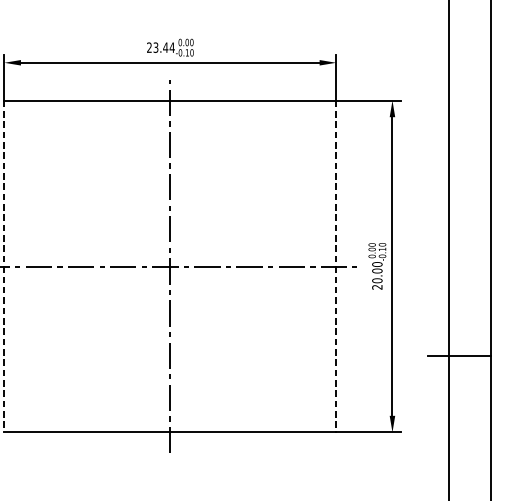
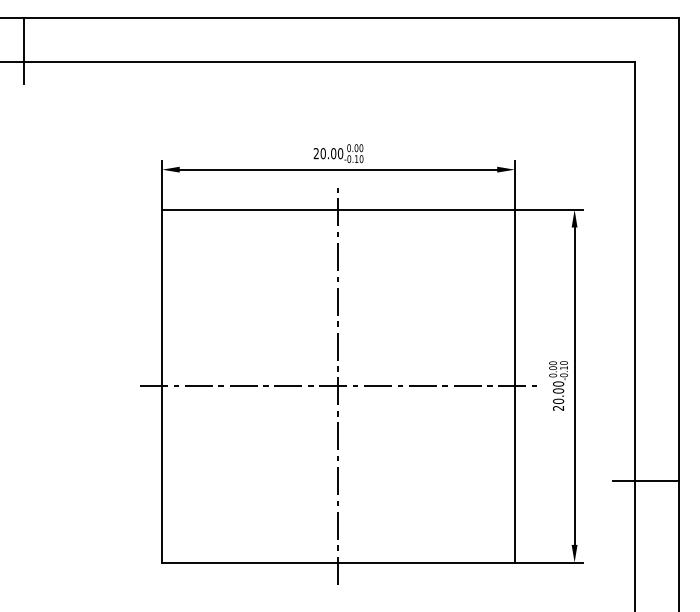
text: (163, 47) -> (331, 153), 23.44 -> 20.00
line: (4, 266) -> (162, 386), dashed -> solid
line: (335, 266) -> (514, 386), dashed -> solid

